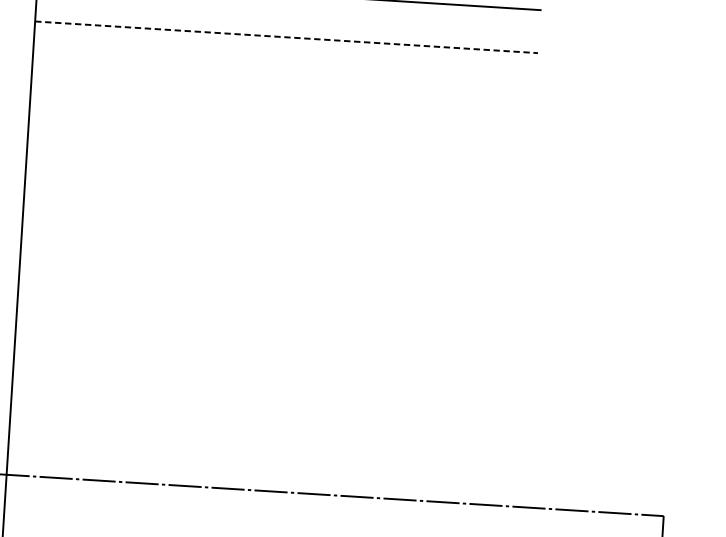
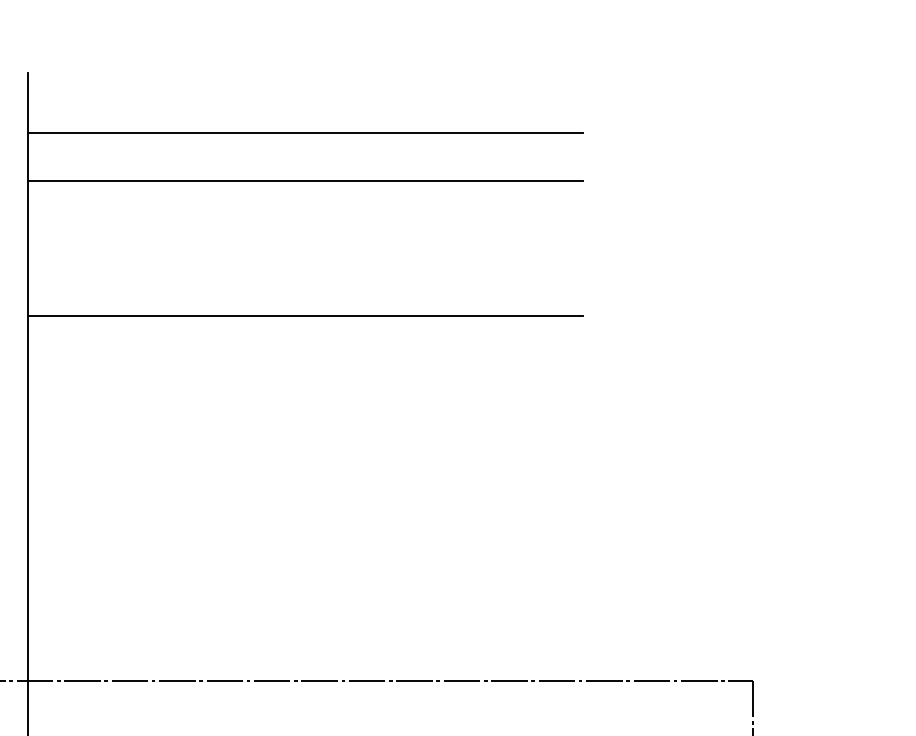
line: (286, 37) -> (305, 180), dashed -> solid
line: (278, 159) -> (304, 315), added

